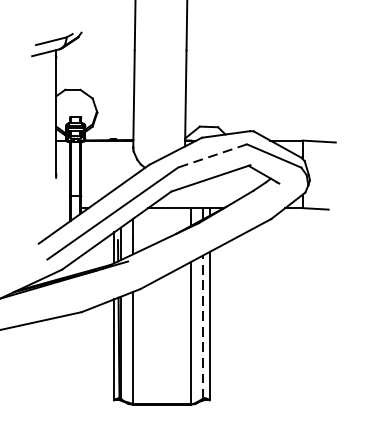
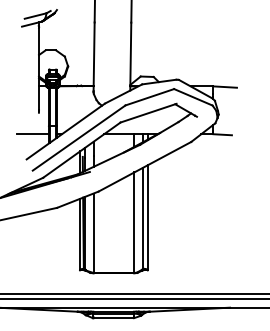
line: (212, 156) -> (149, 97), dashed -> solid
line: (46, 208) -> (32, 134), added
line: (202, 327) -> (142, 218), dashed -> solid

